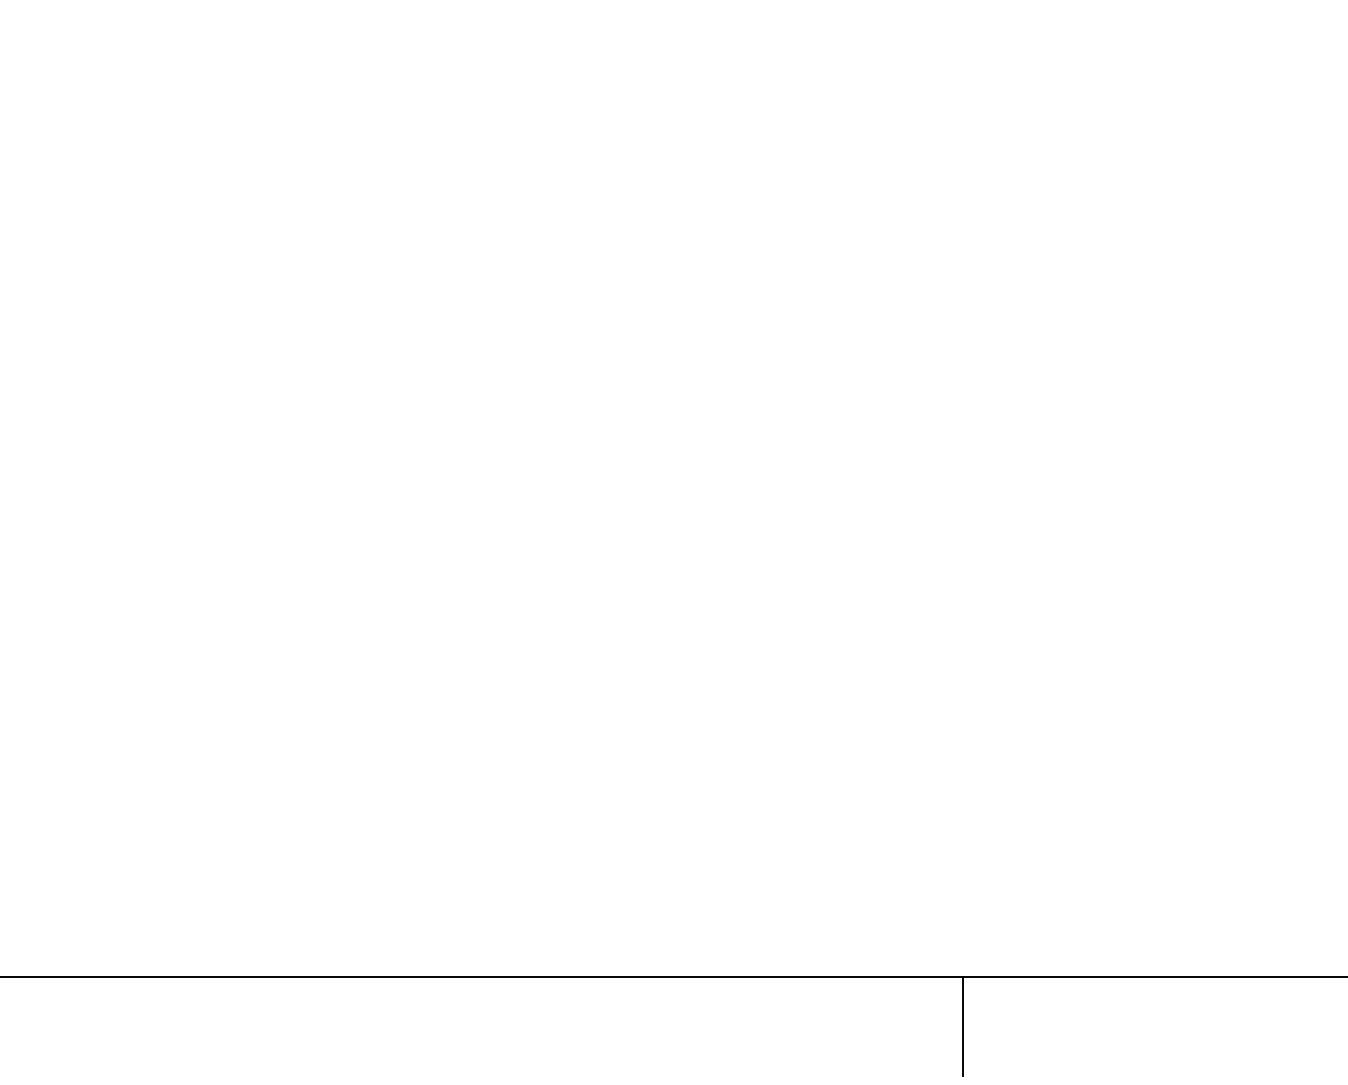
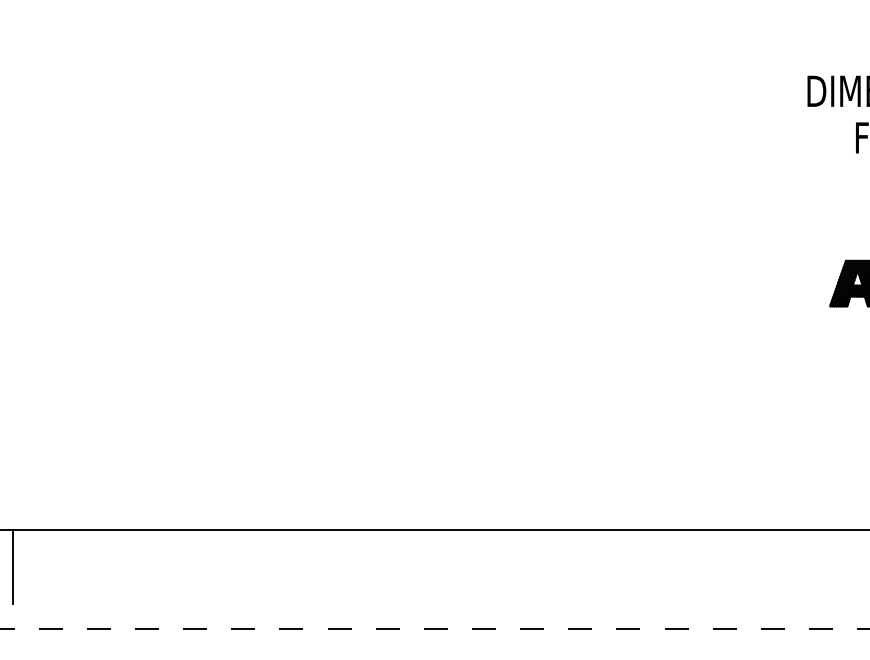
line: (963, 1026) -> (534, 554), removed

